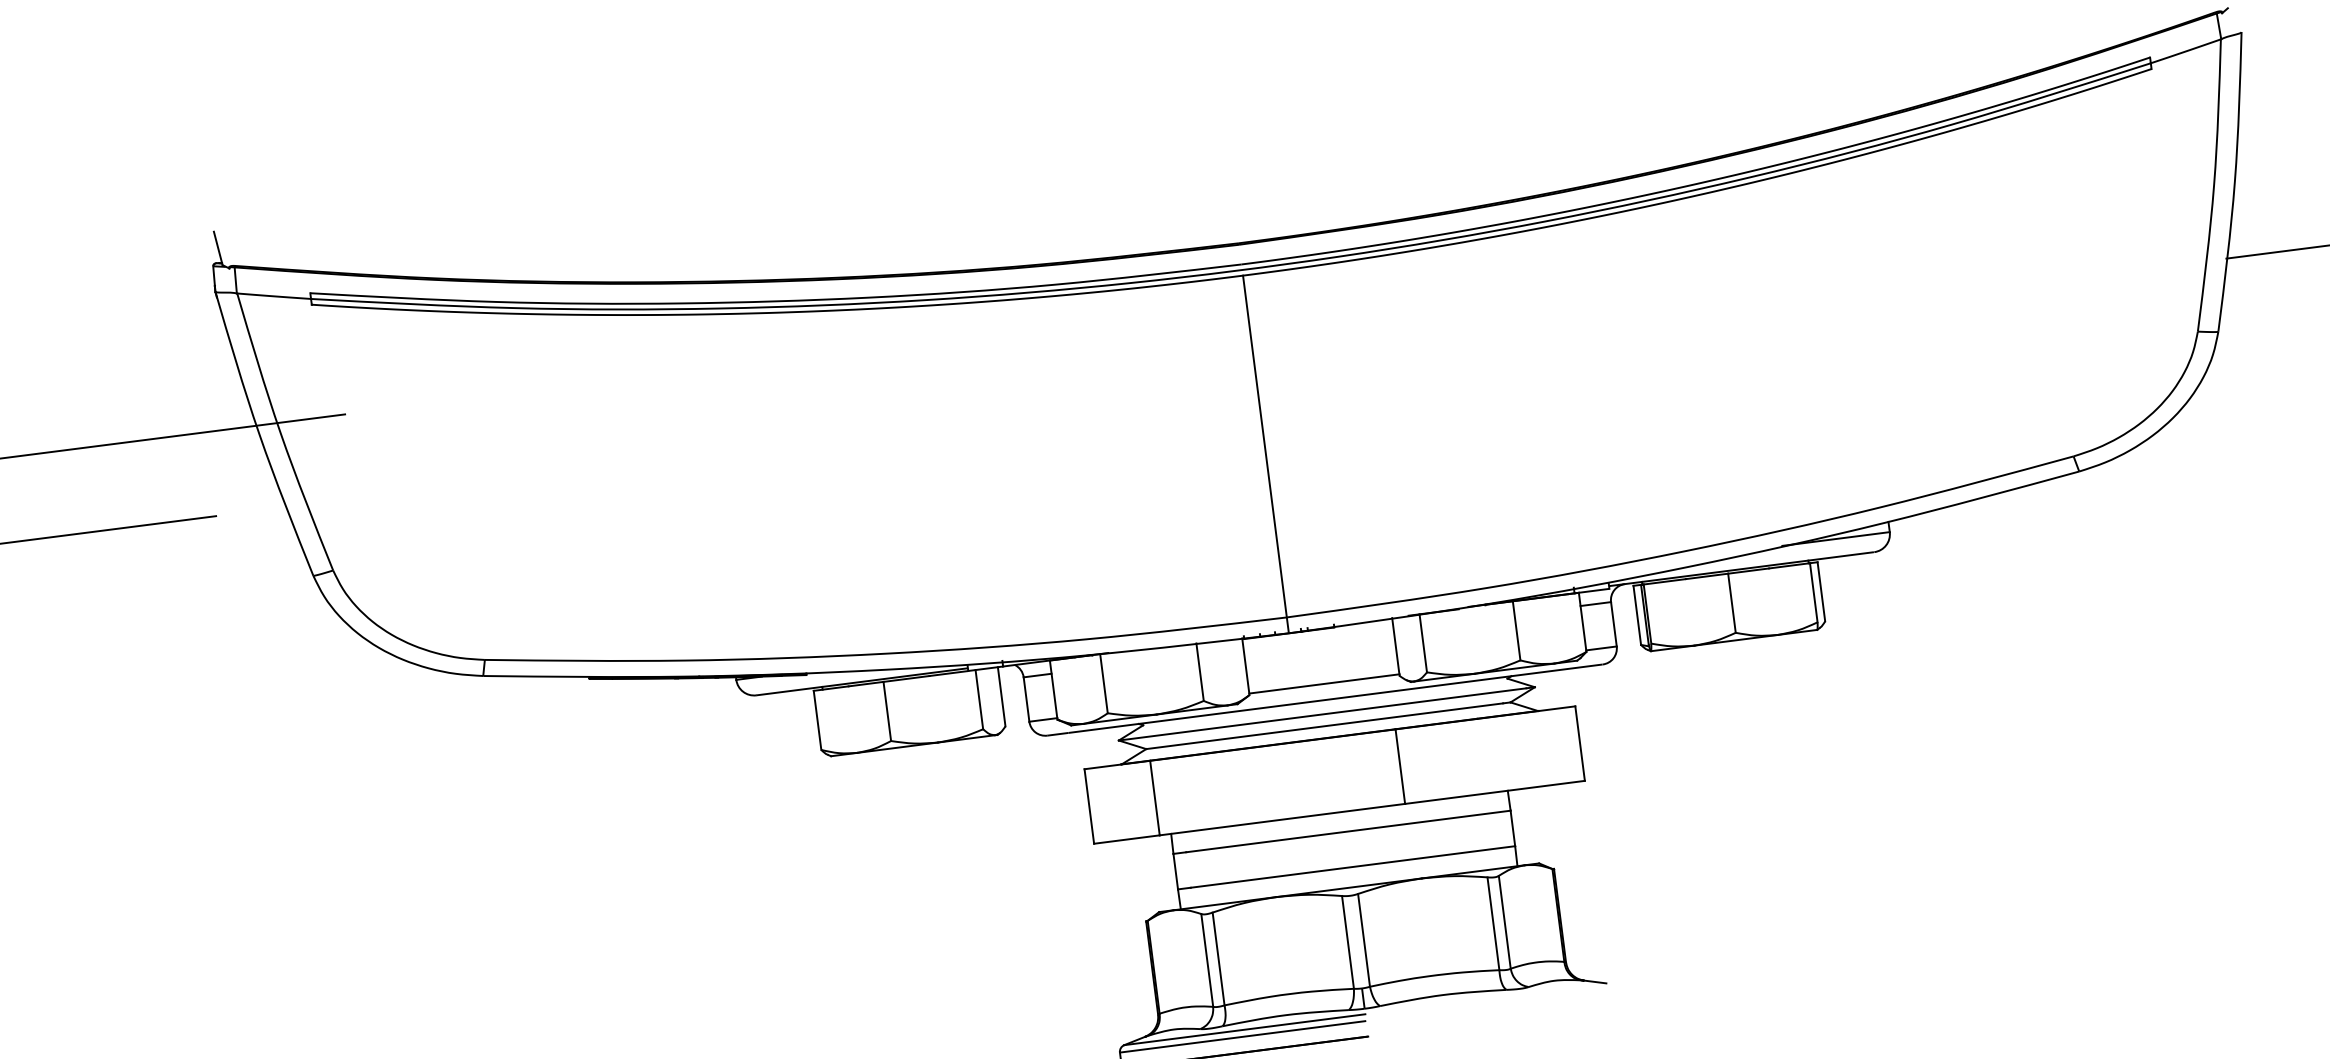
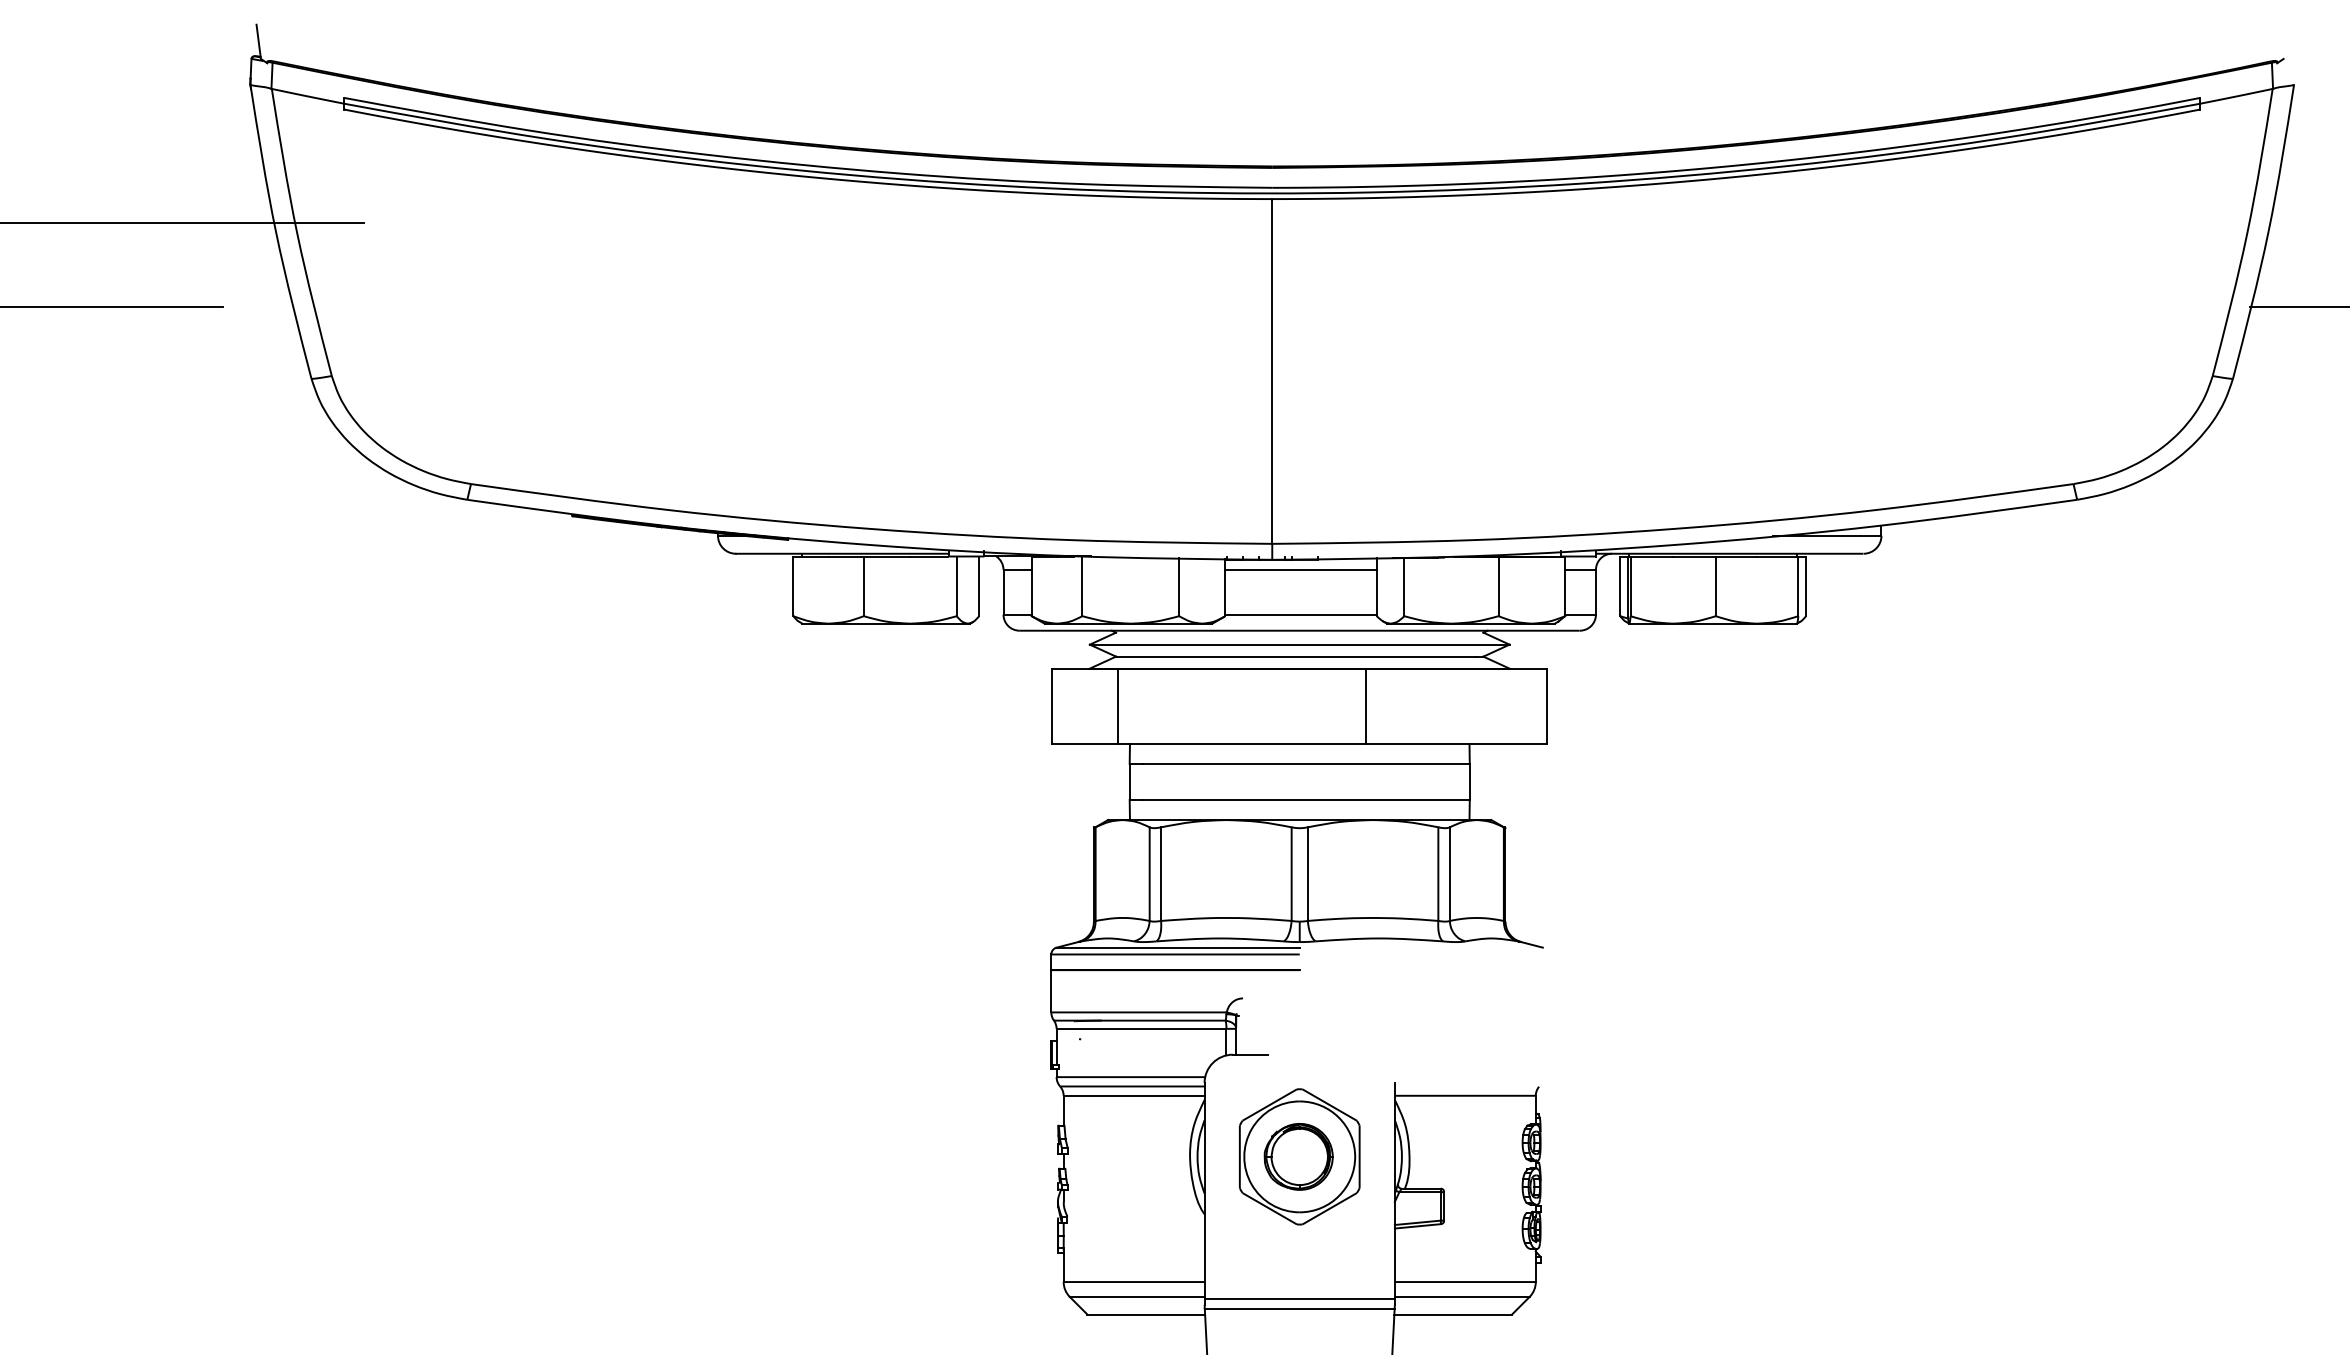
line: (1318, 639) -> (1300, 569), added

